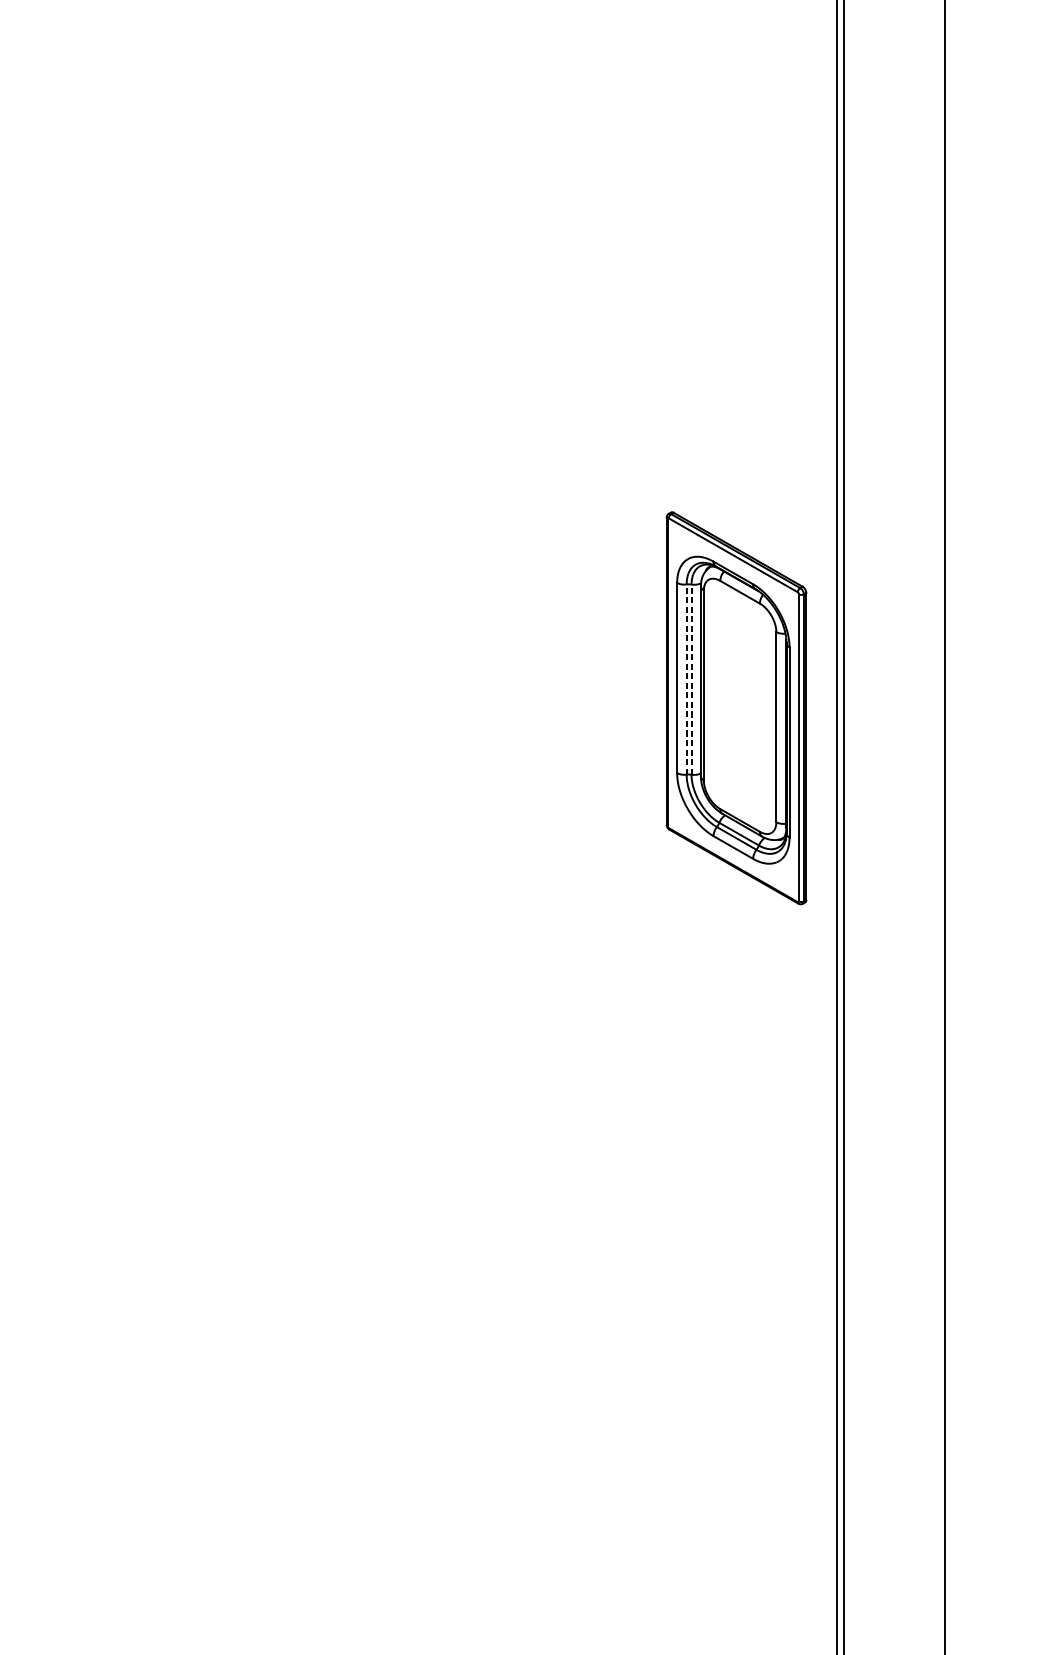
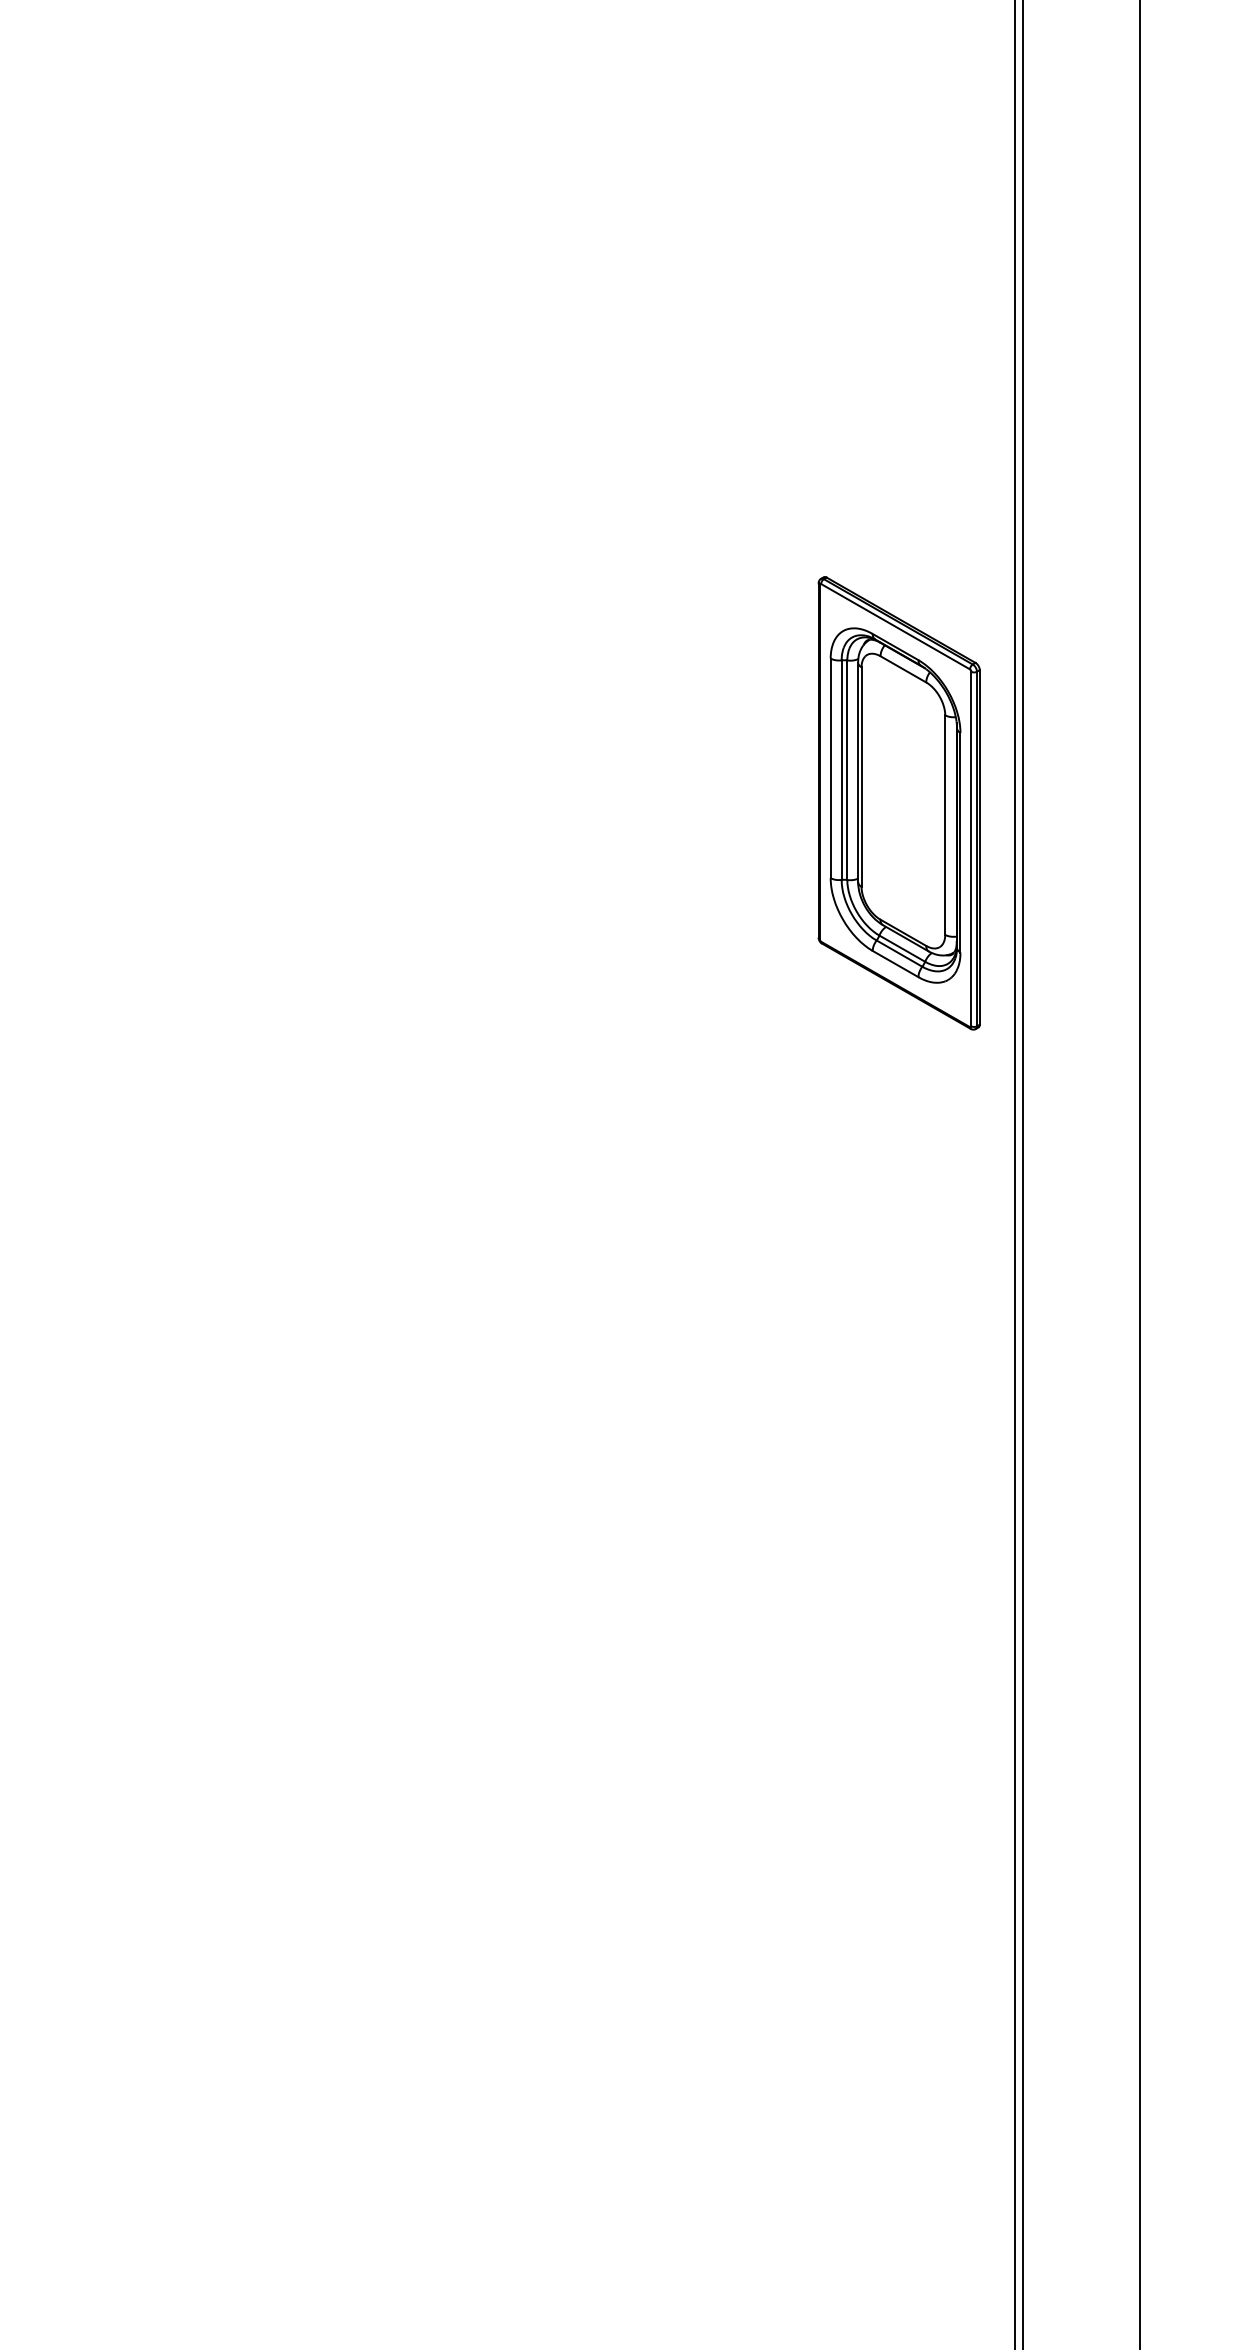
line: (686, 679) -> (841, 770), dashed -> solid
line: (691, 679) -> (847, 770), dashed -> solid

